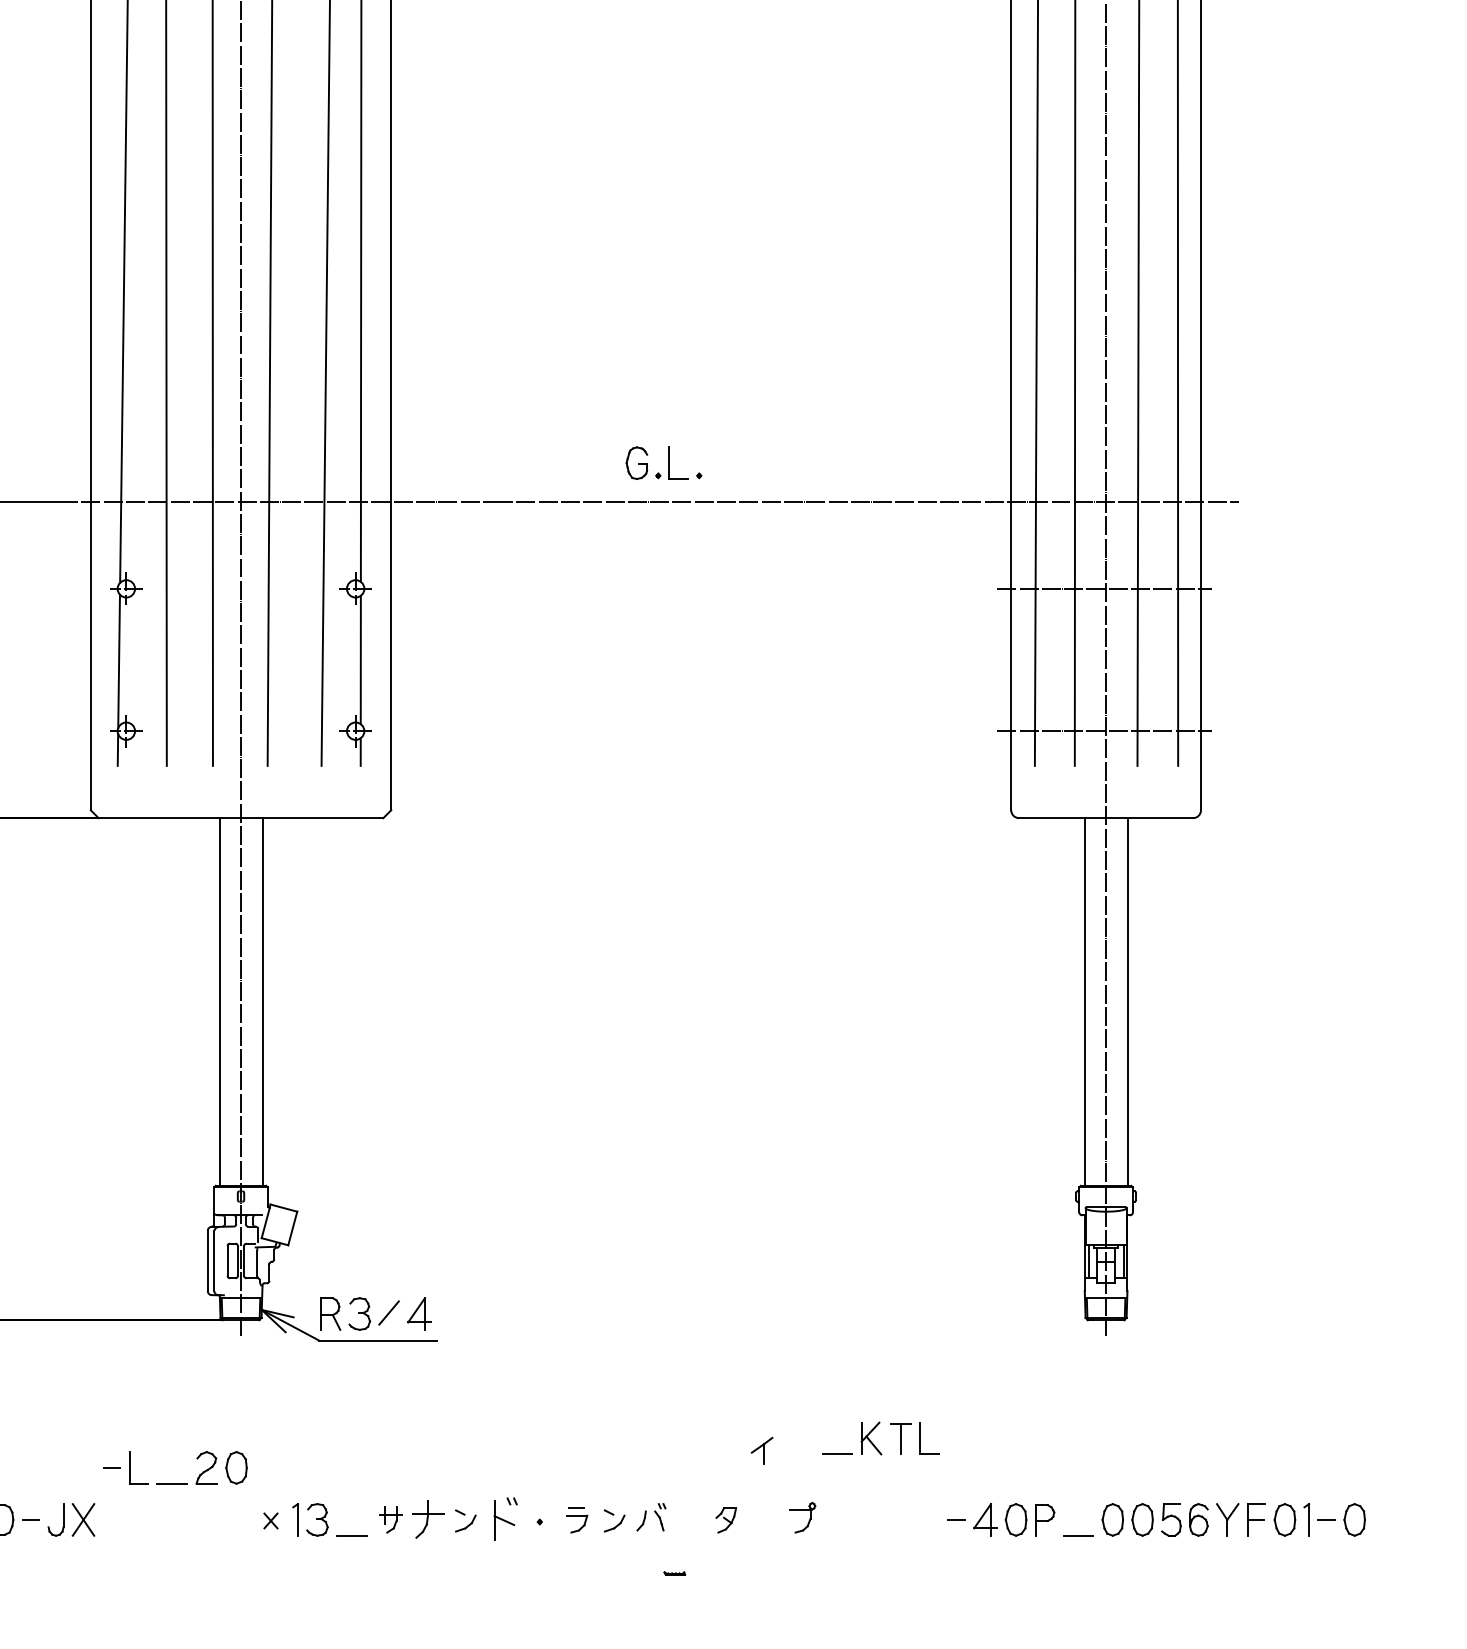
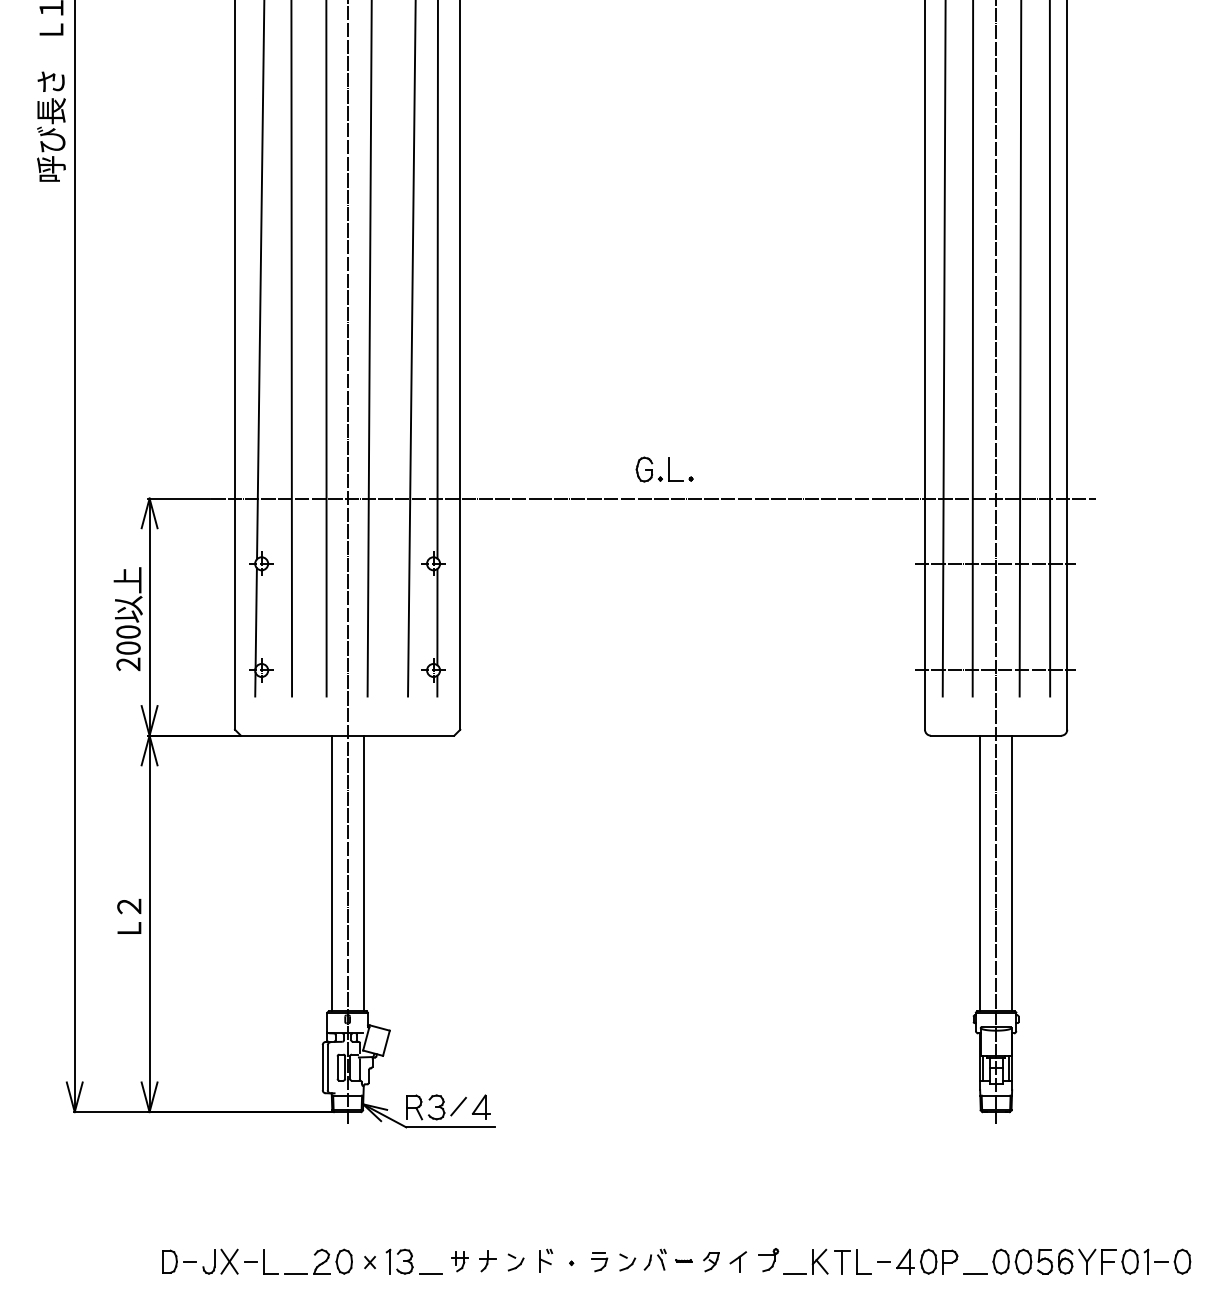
part: (874, 1443) -> (822, 1265), moved
part: (761, 1450) -> (737, 1261), moved
part: (175, 1483) -> (298, 1273), moved
part: (506, 1518) -> (546, 1260), size x0.71
part: (427, 1519) -> (487, 1261), size x0.71
line: (674, 1572) -> (683, 1260), moved

